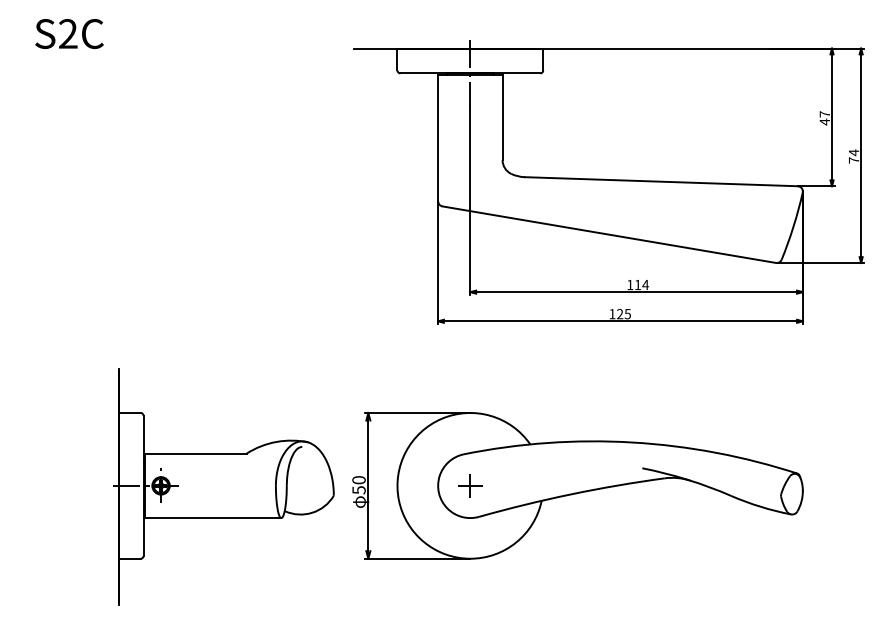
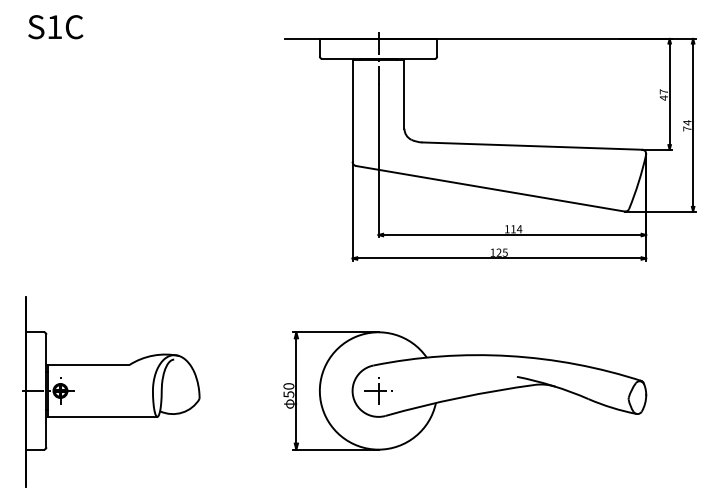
text: (67, 33) -> (54, 26), S2C -> S1C
part: (470, 485) -> (378, 390), size x1.43
part: (224, 486) -> (111, 391), moved

